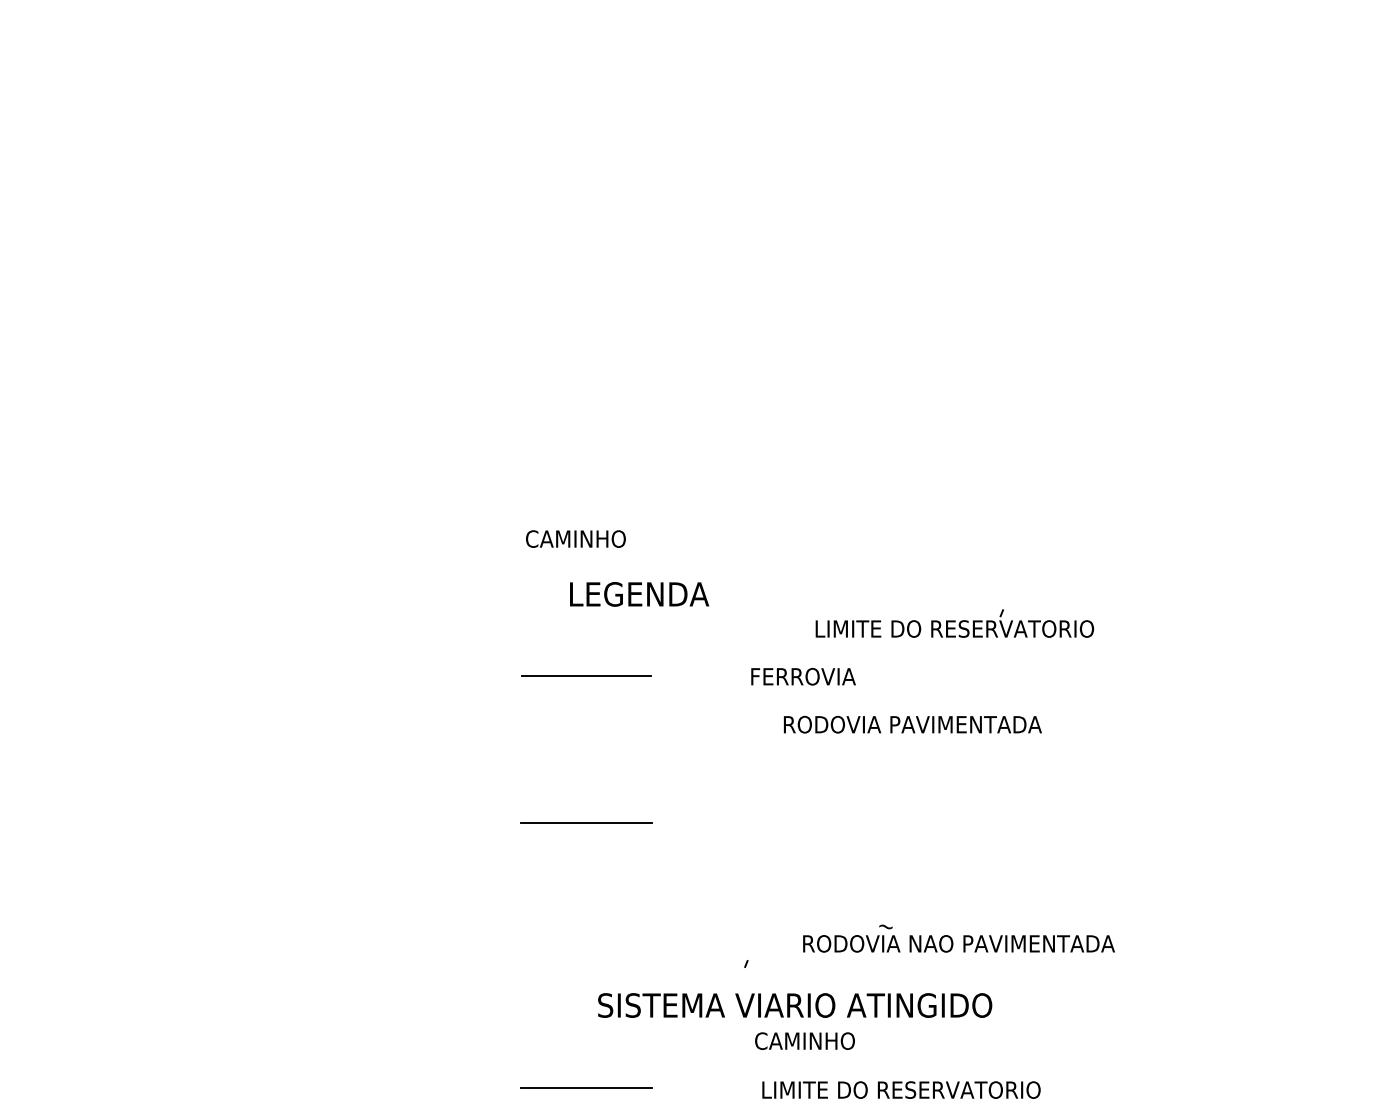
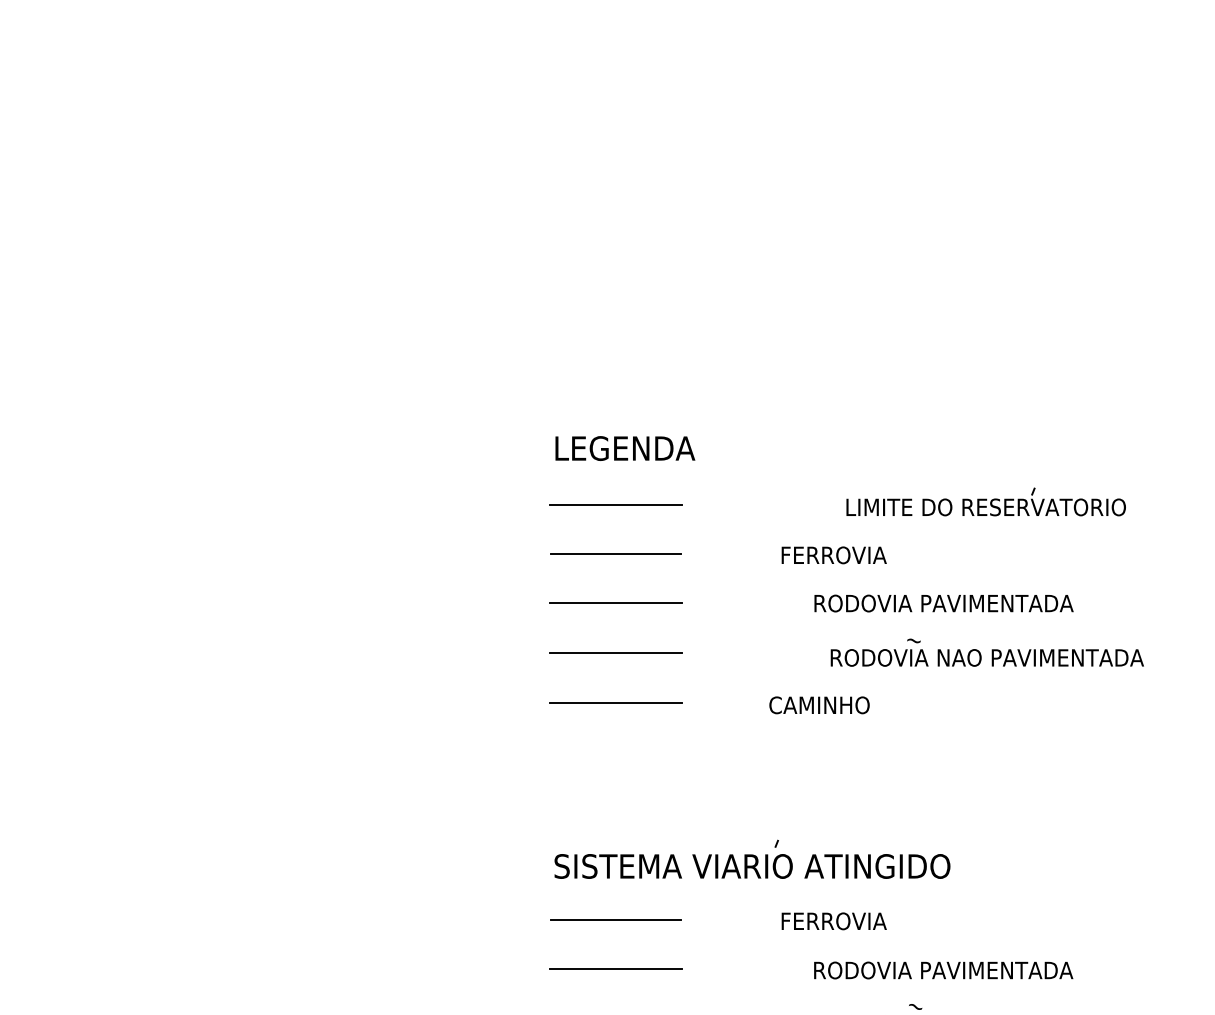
text: (575, 538) -> (819, 704), moved
text: (639, 594) -> (625, 448), moved
line: (585, 626) -> (615, 504), added
line: (585, 724) -> (615, 603), added
line: (585, 773) -> (615, 652), added
text: (958, 938) -> (986, 652), moved
text: (795, 1005) -> (752, 866), moved
line: (585, 1040) -> (615, 920), added
text: (803, 1040) -> (834, 920), CAMINHO -> FERROVIA
text: (901, 1089) -> (932, 969), LIMITE DO RESERVATORIO -> RODOVIA PAVIMENTADA

